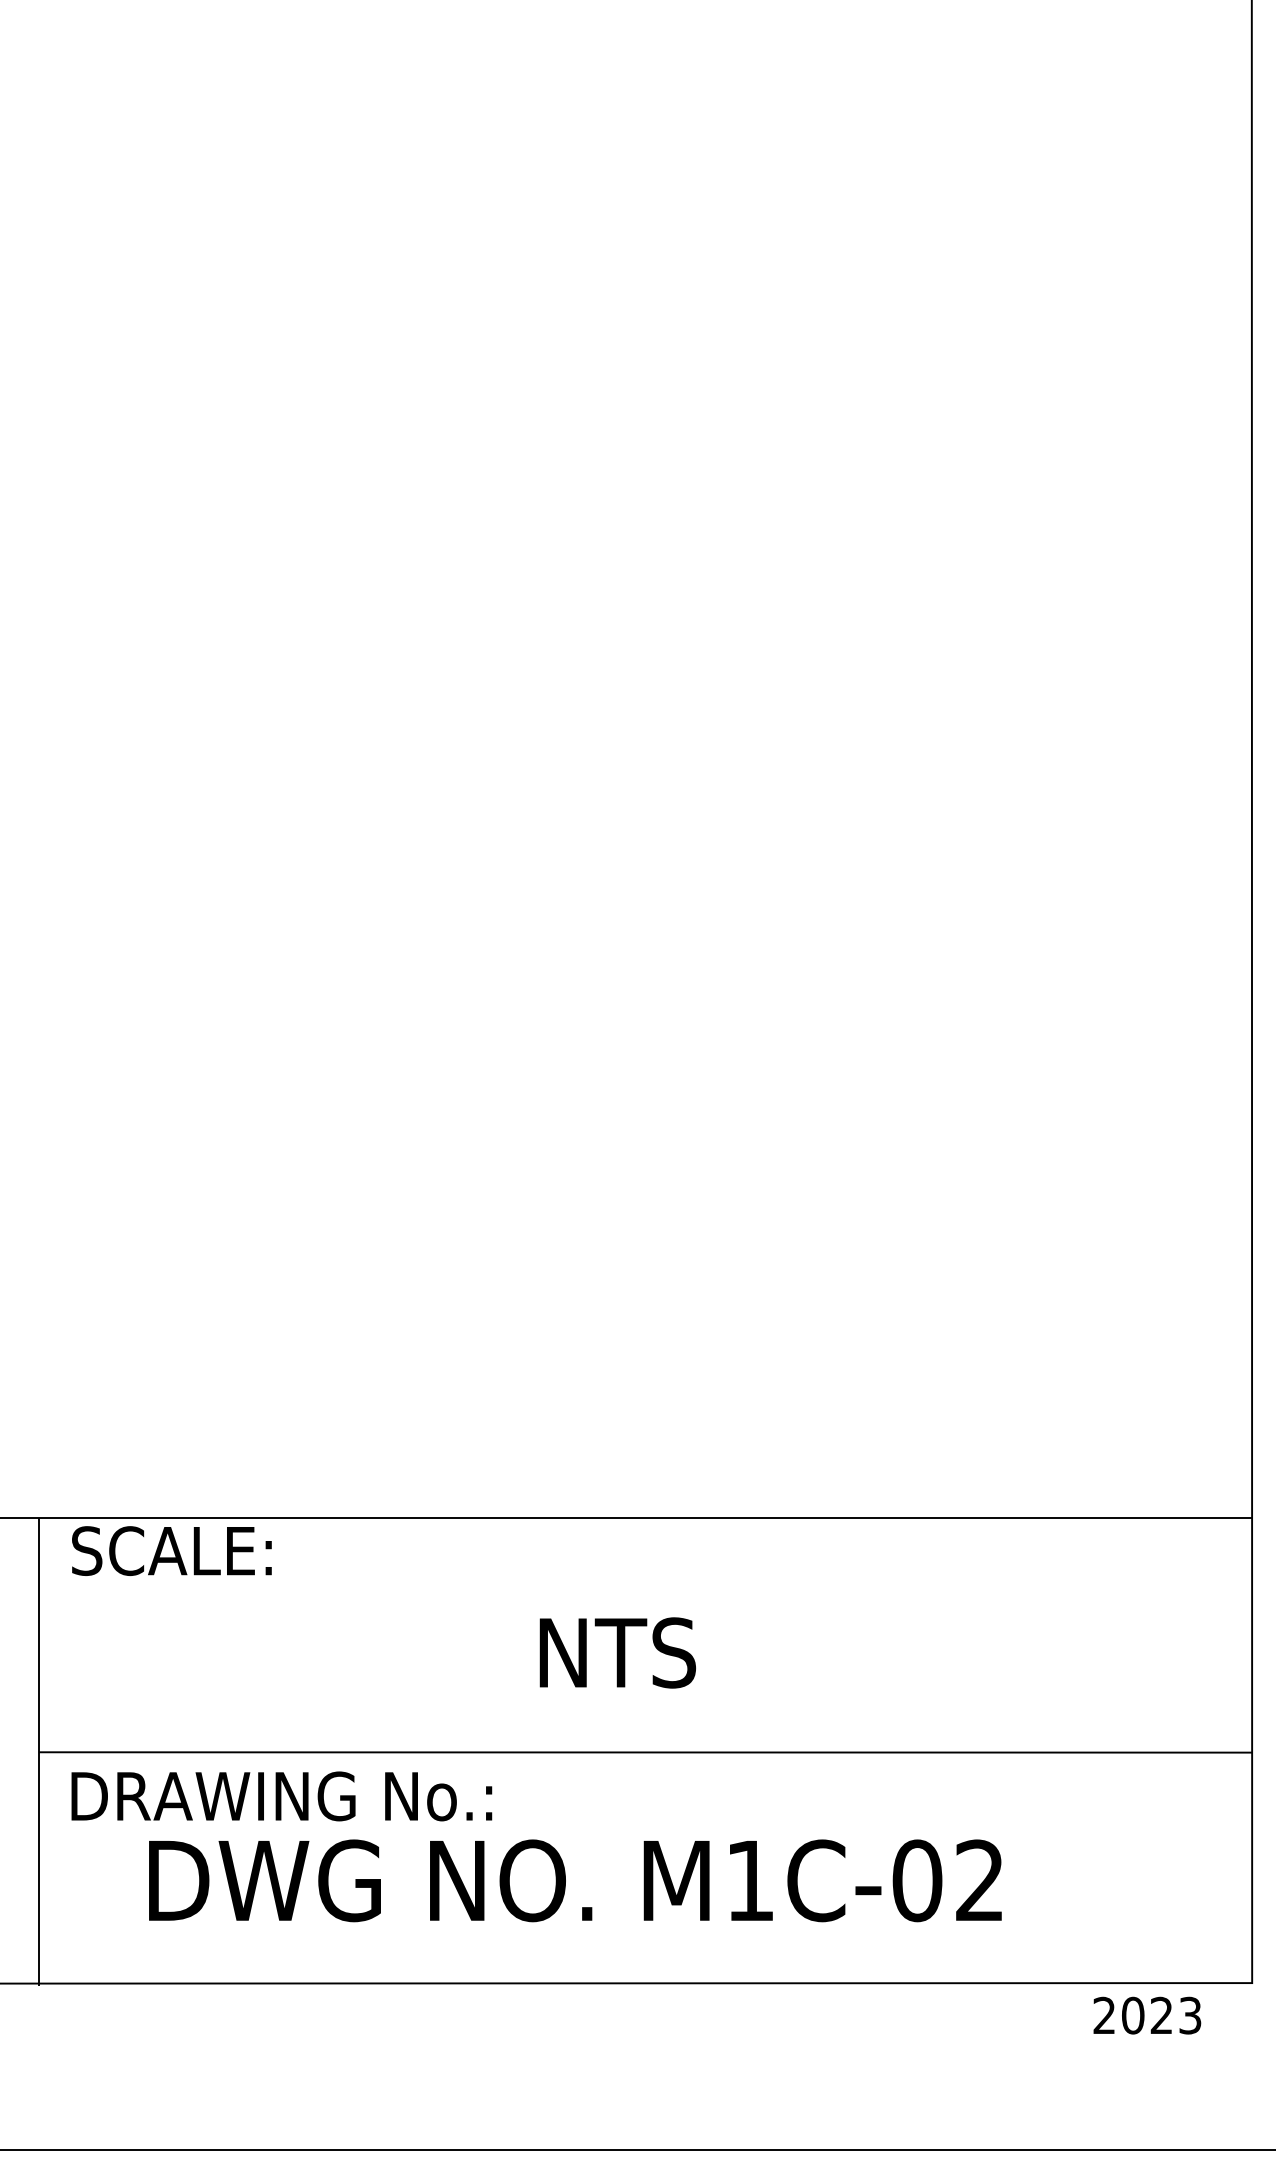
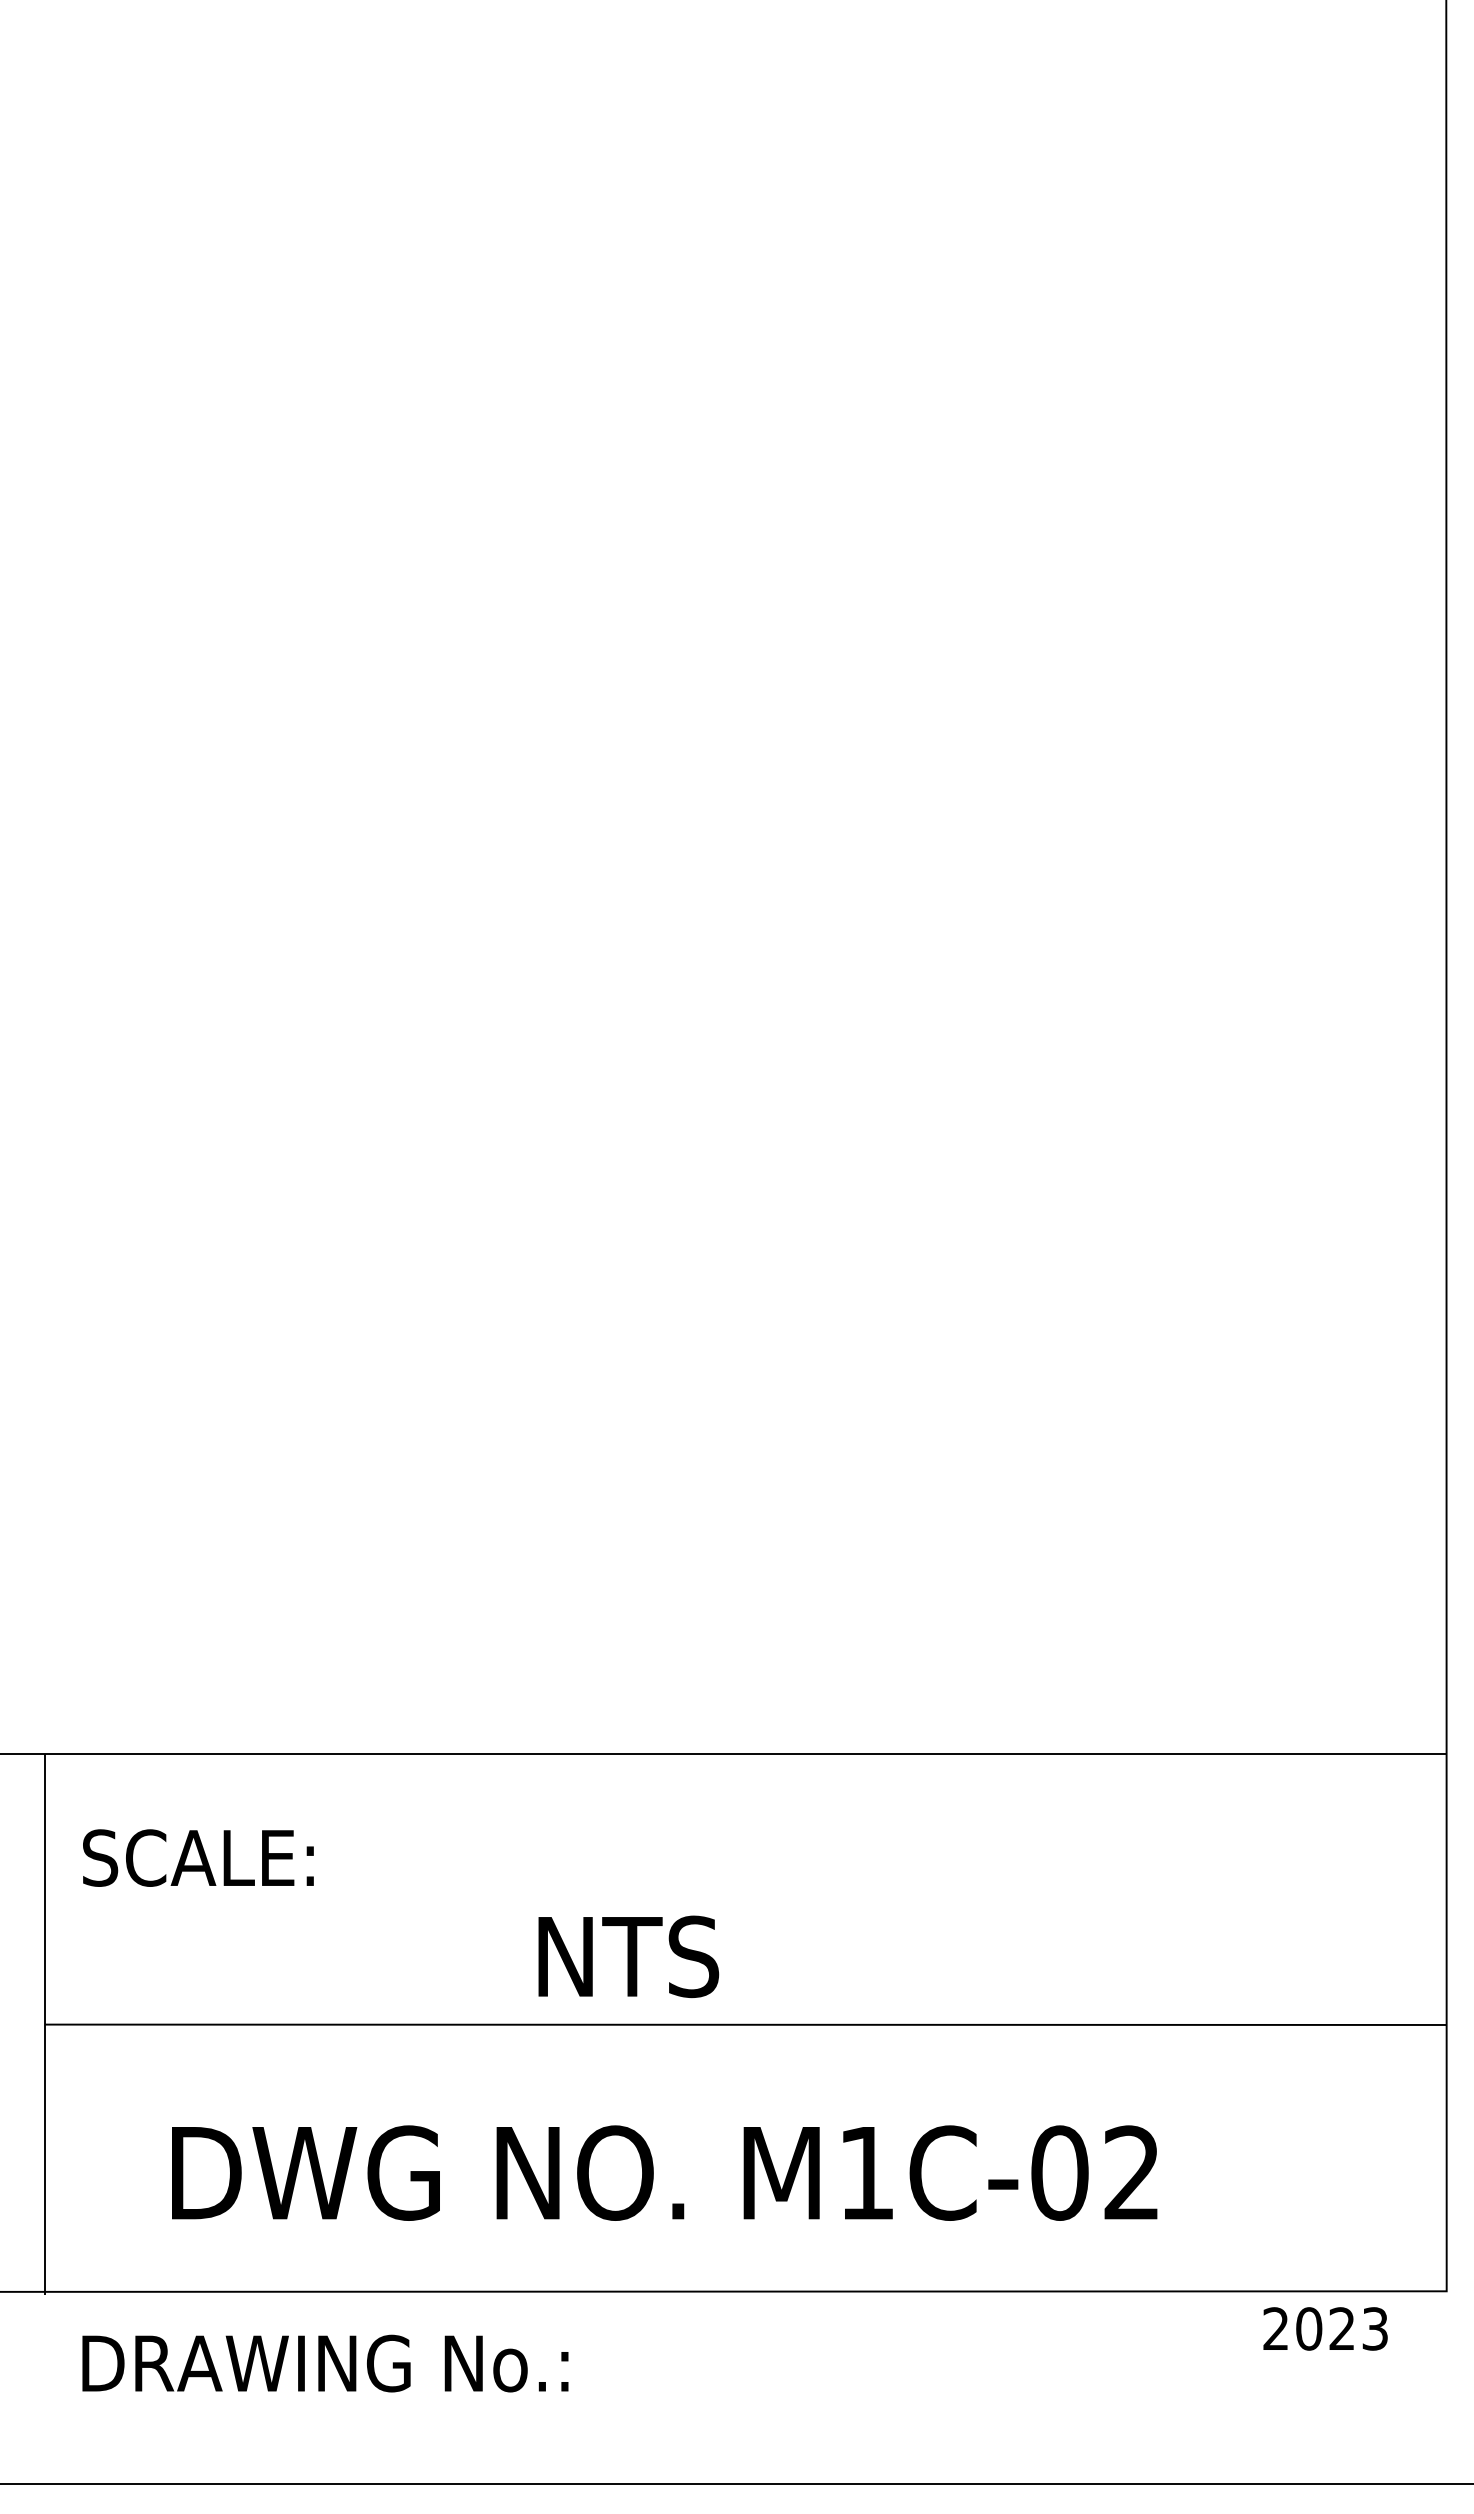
text: (171, 1550) -> (198, 1857), moved
text: (617, 1652) -> (628, 1956), moved
text: (281, 1796) -> (325, 2363), moved

